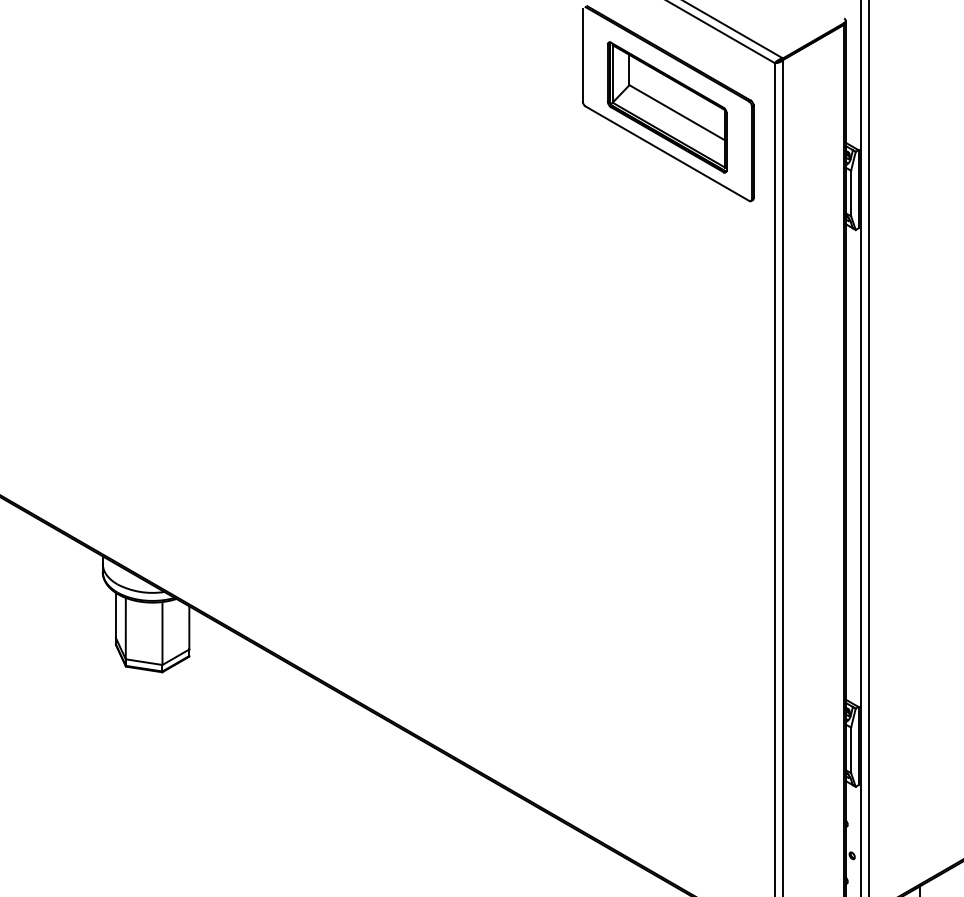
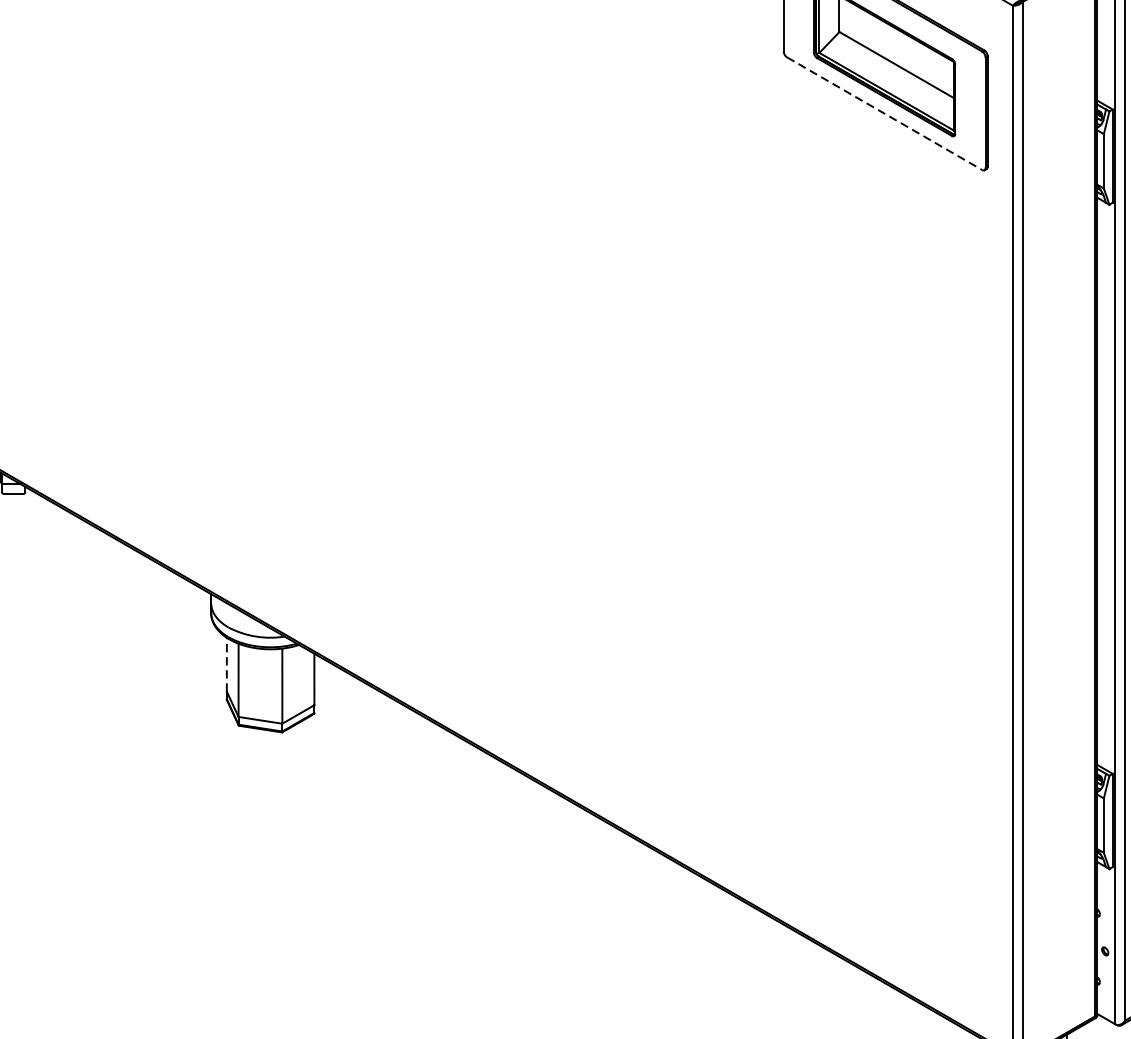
line: (667, 153) -> (884, 113), solid -> dashed
line: (115, 615) -> (226, 664), solid -> dashed

